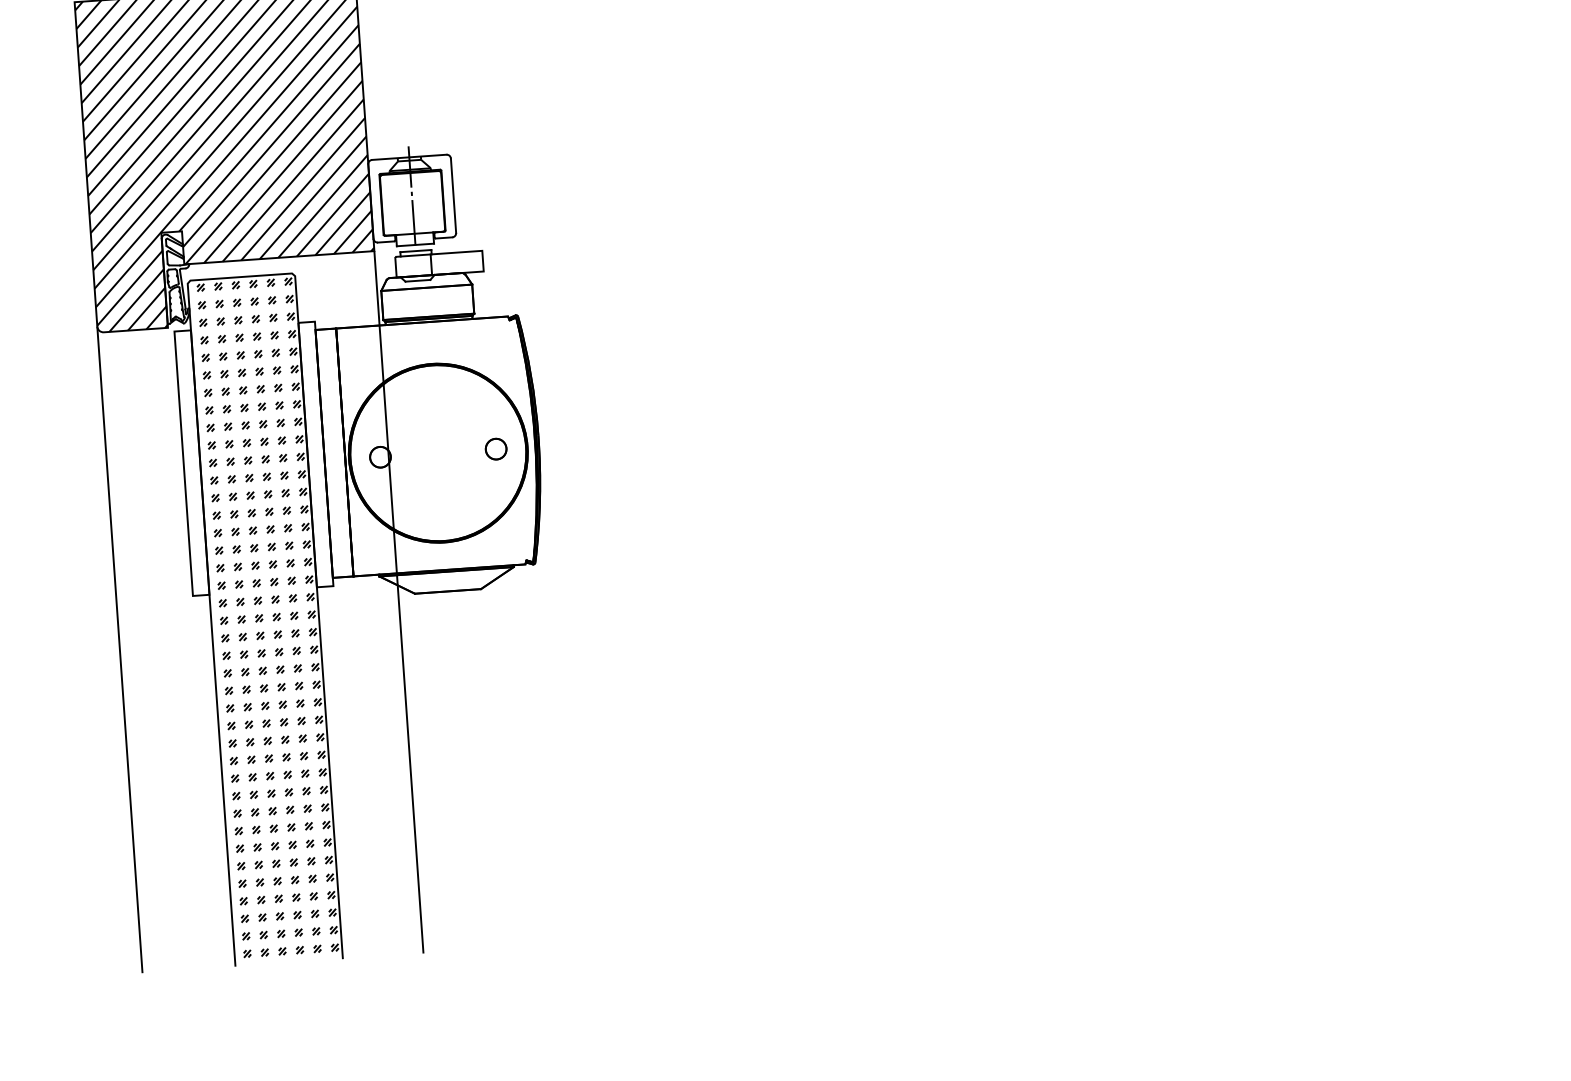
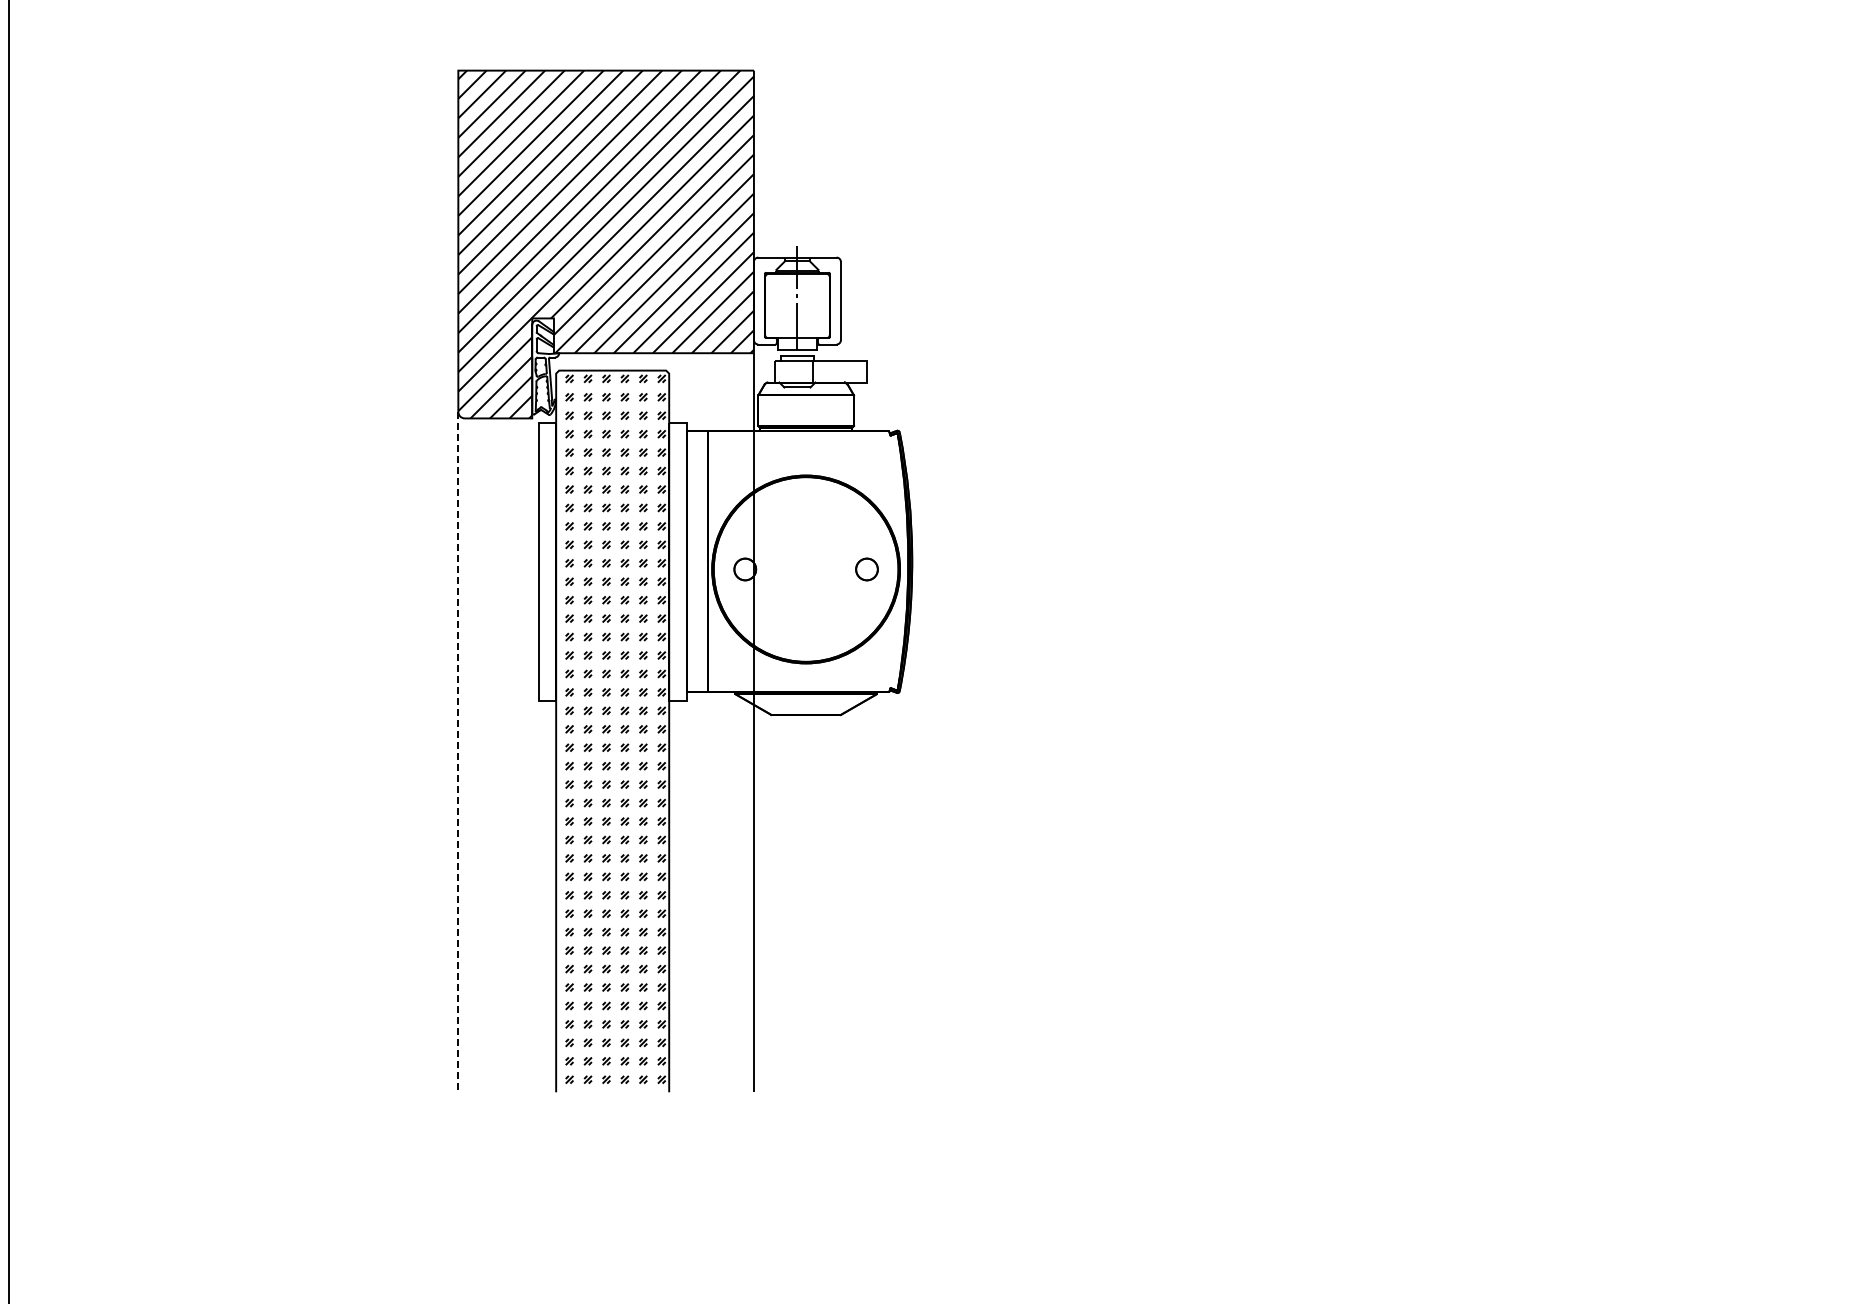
line: (120, 650) -> (458, 752), solid -> dashed

